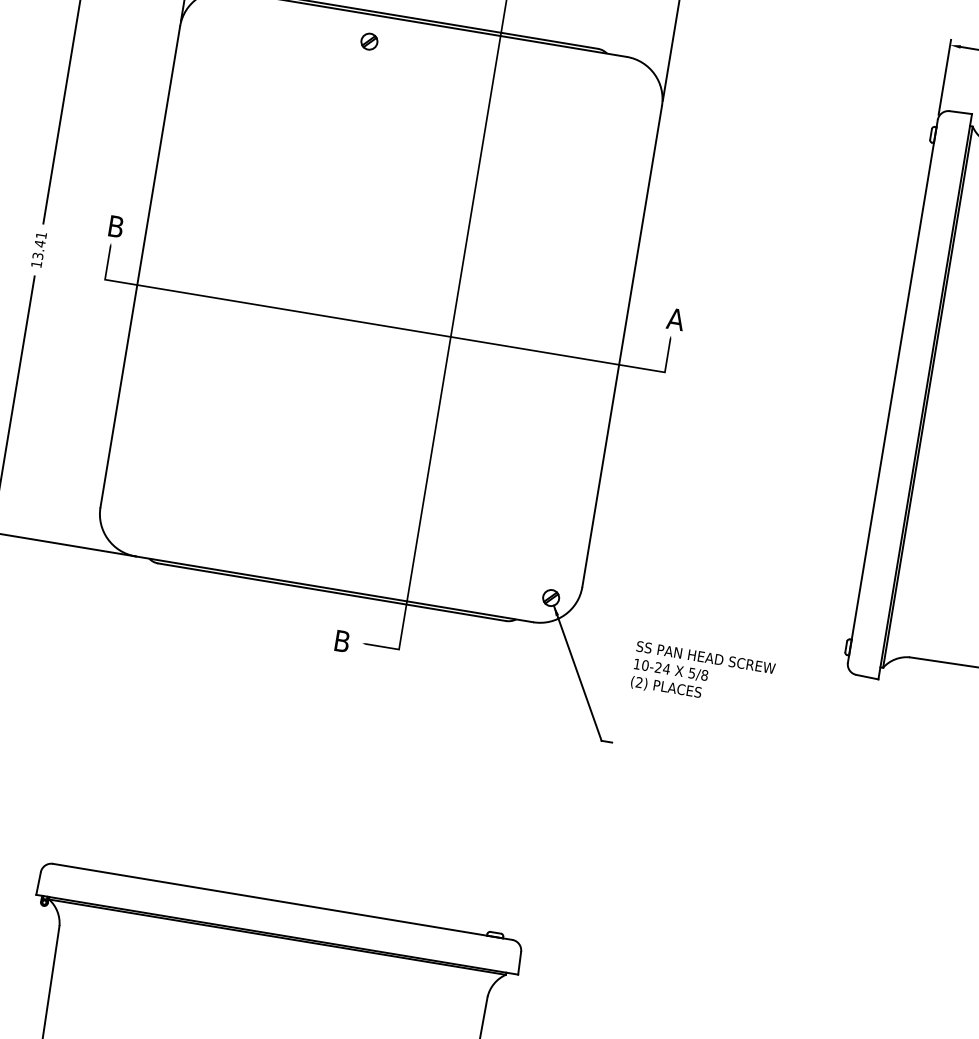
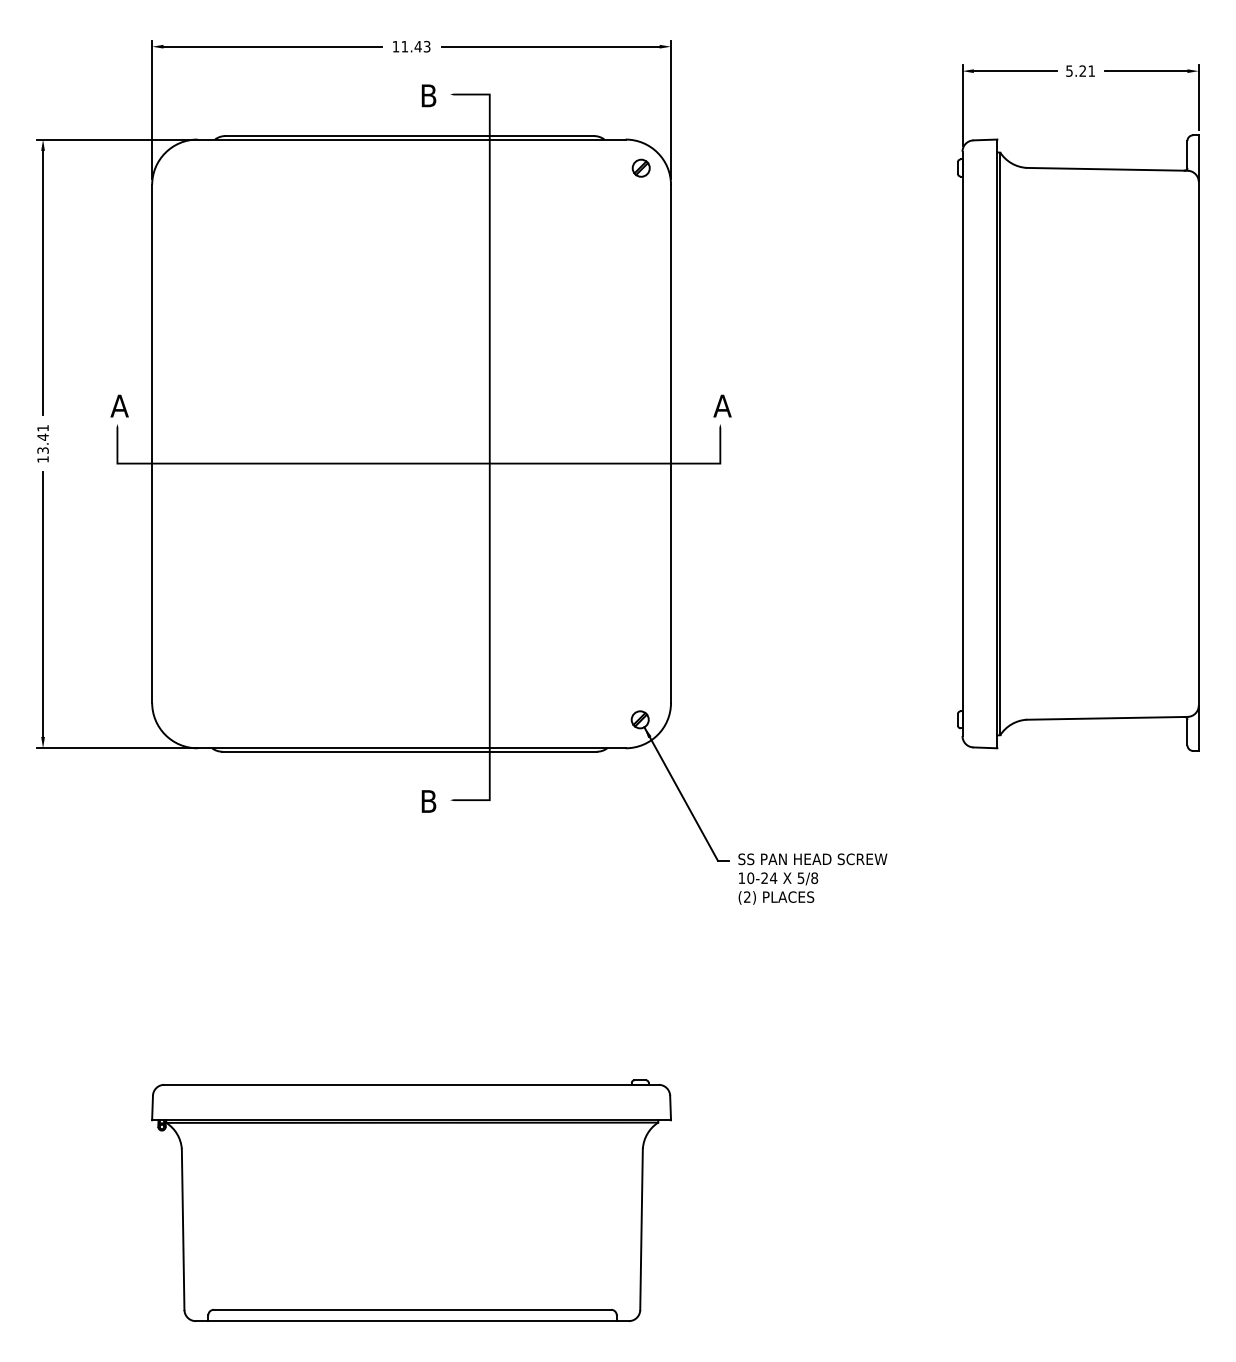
part: (368, 40) -> (640, 167), moved
text: (115, 226) -> (119, 405), B -> A
text: (702, 675) -> (812, 878), moved

